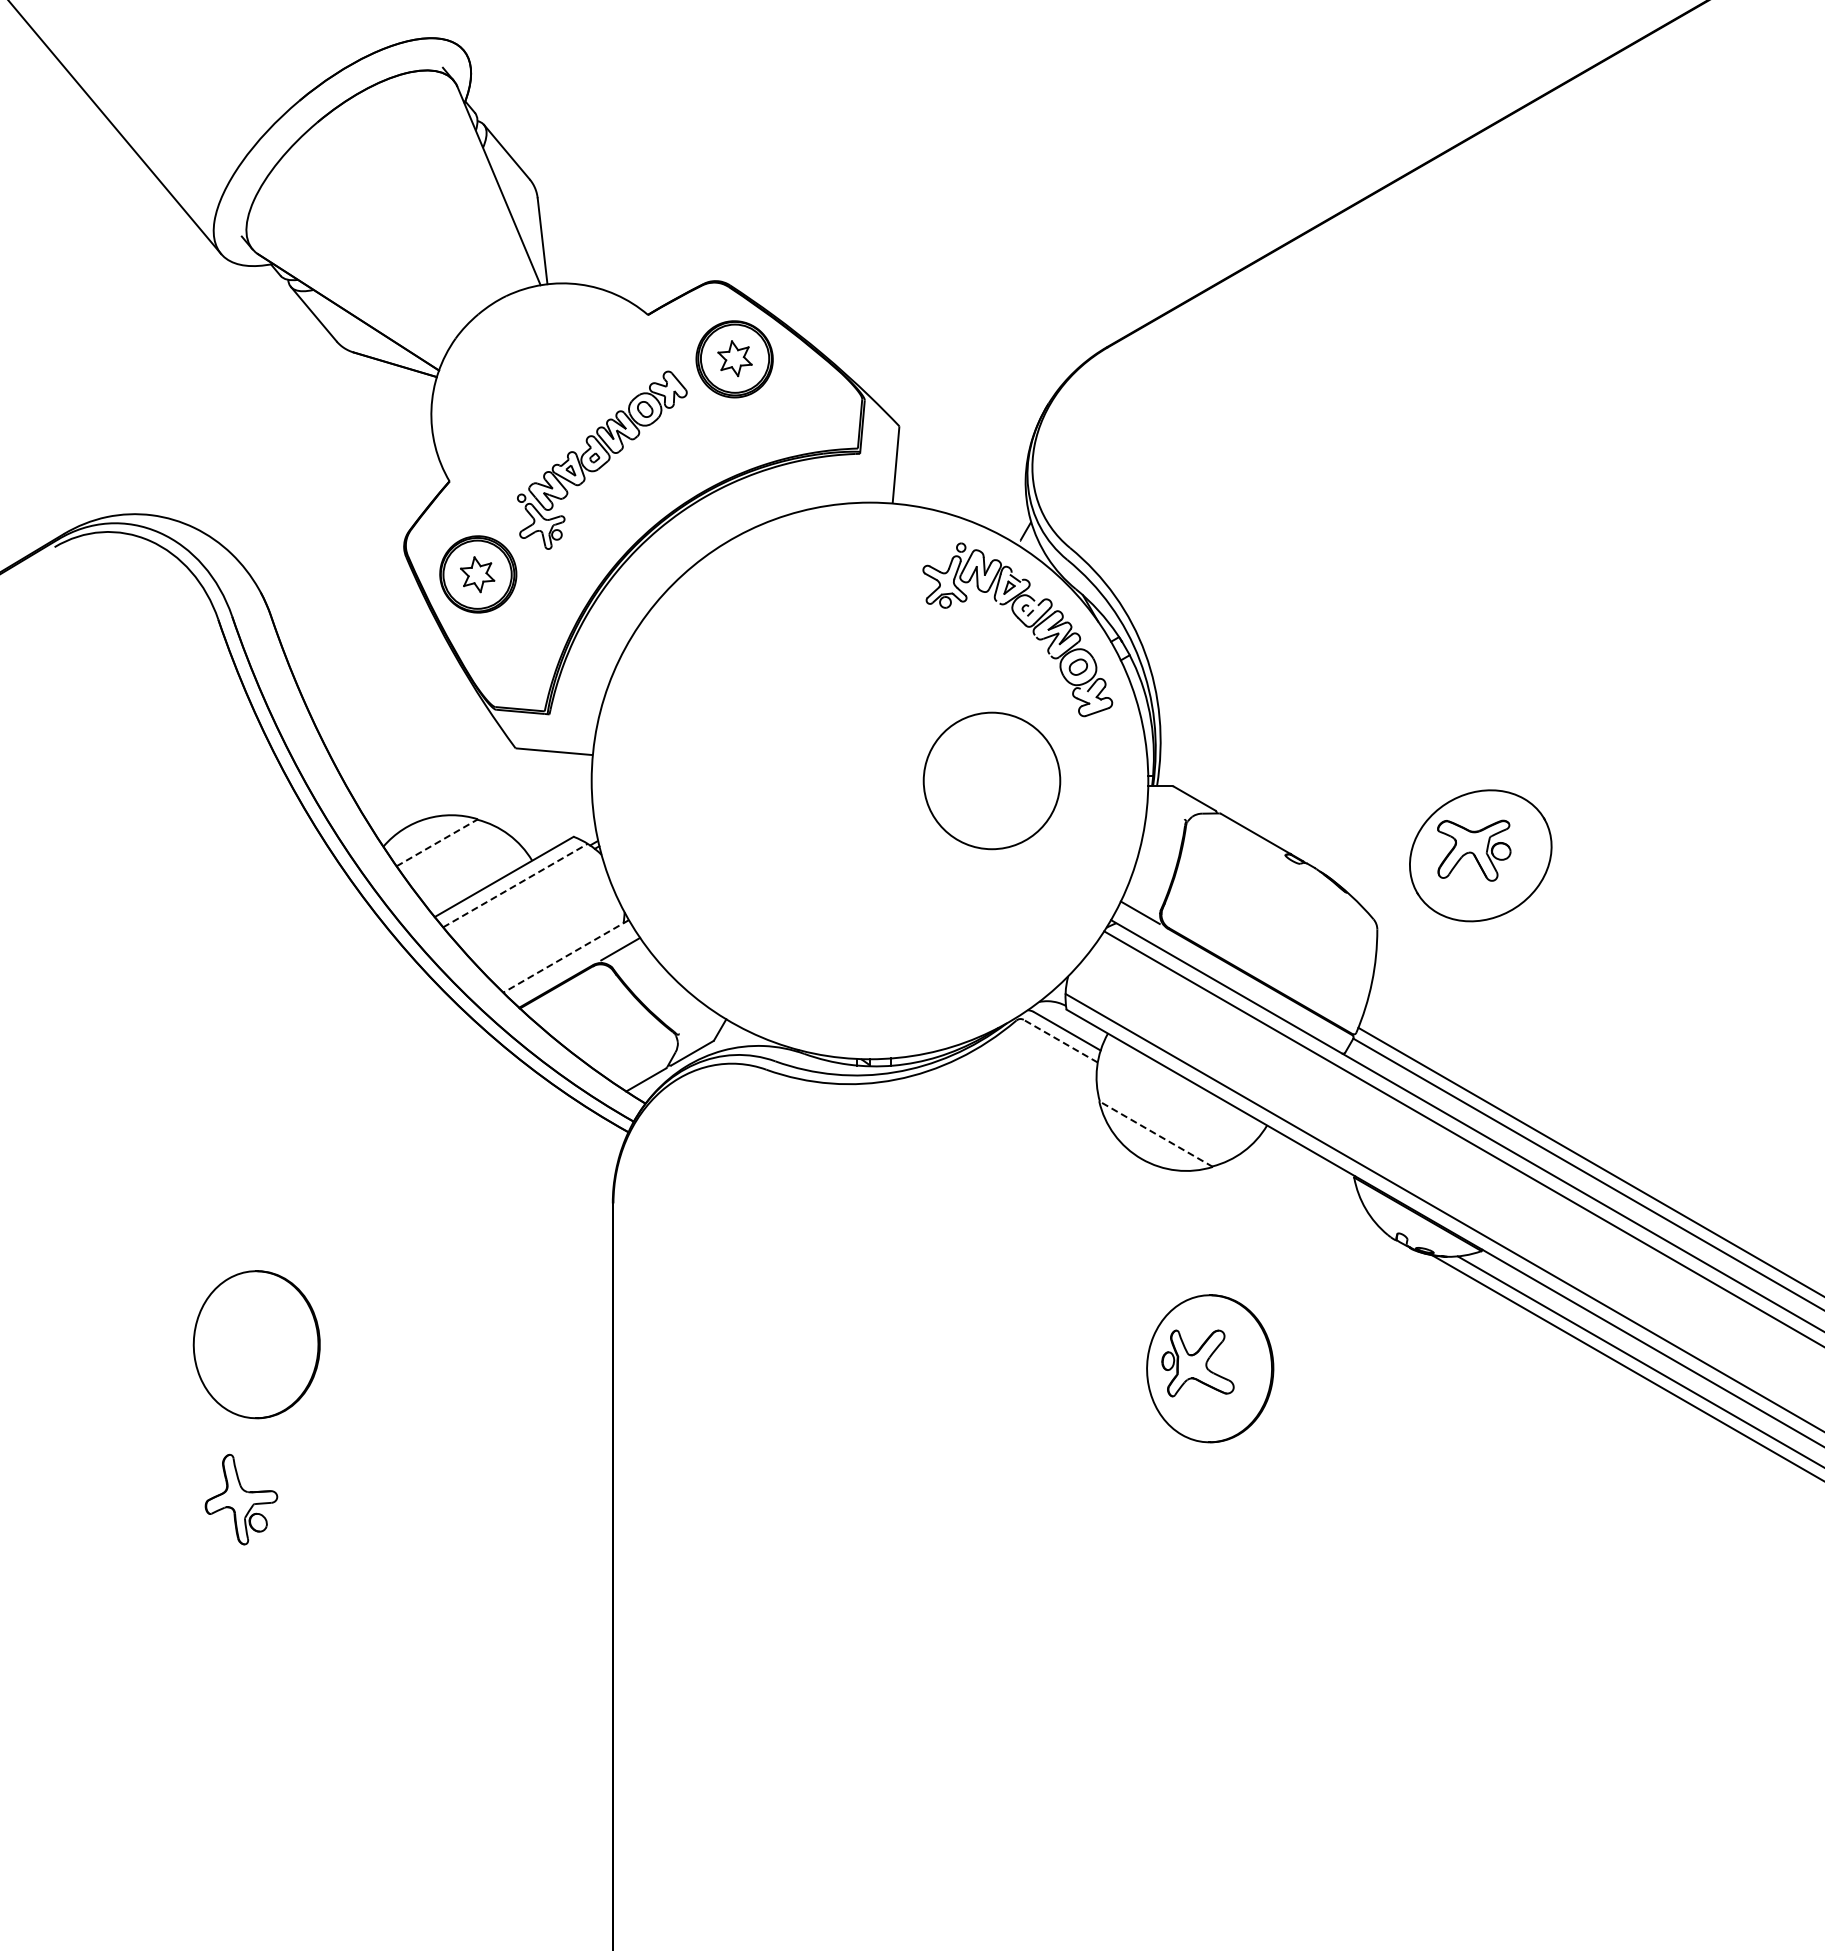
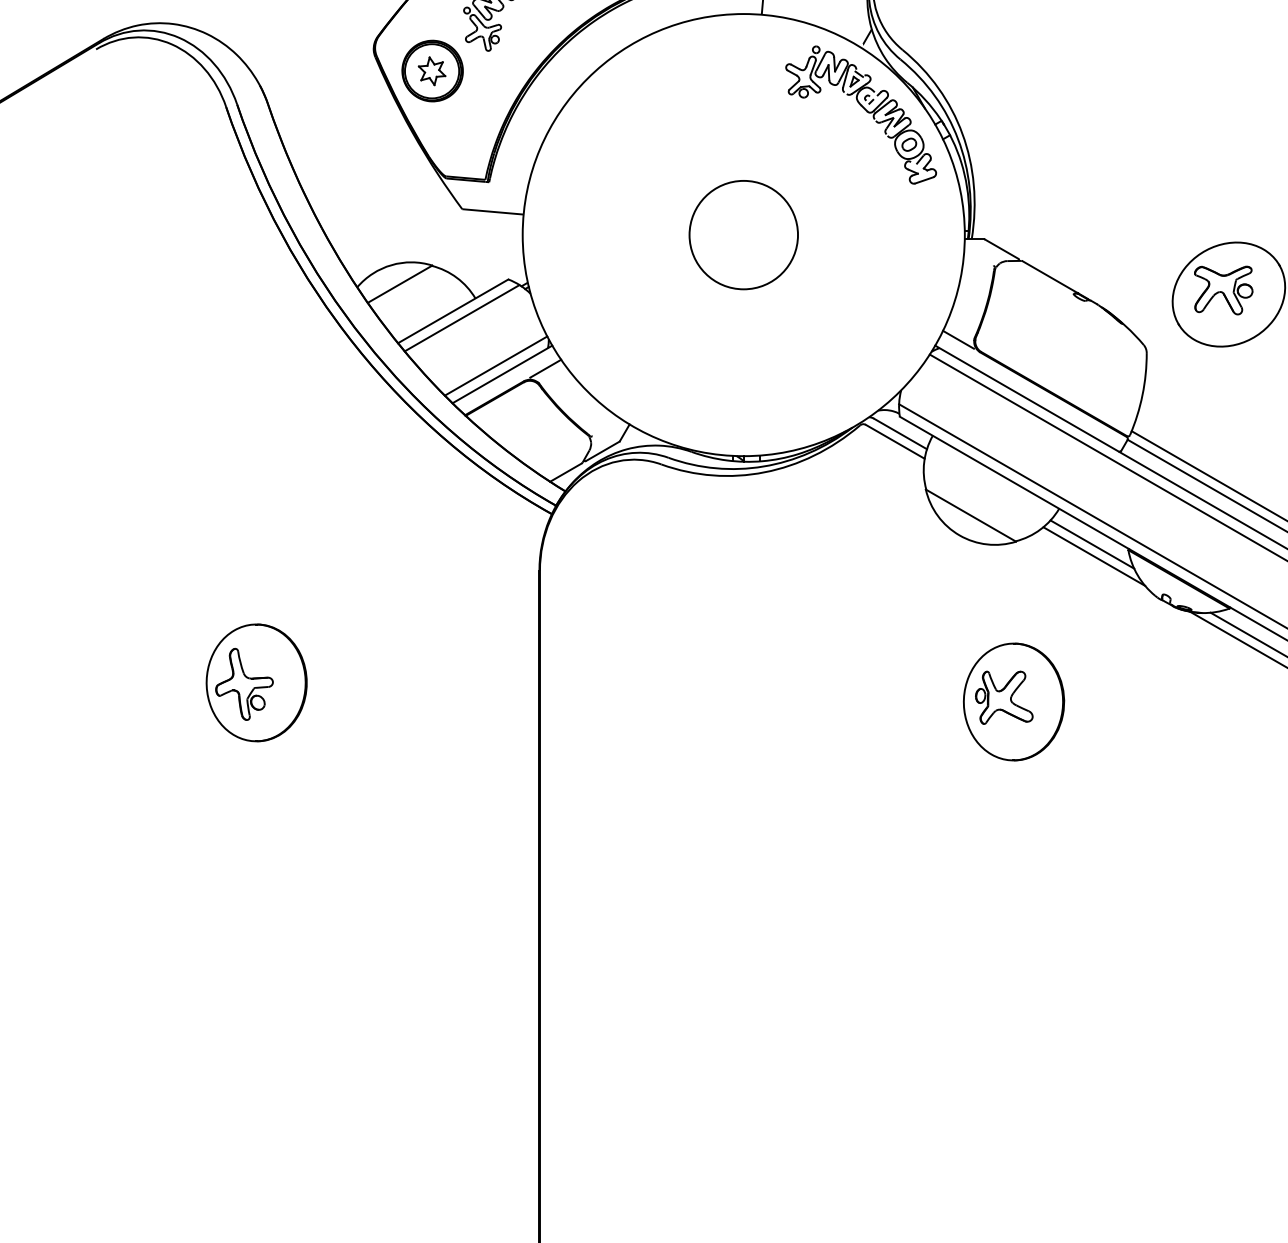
circle: (991, 780) -> (743, 234), moved
line: (437, 842) -> (400, 283), dashed -> solid
line: (515, 885) -> (462, 318), dashed -> solid
line: (557, 945) -> (495, 365), added
line: (566, 956) -> (502, 374), dashed -> solid
line: (1060, 1041) -> (895, 442), dashed -> solid
line: (1156, 1134) -> (971, 515), dashed -> solid
line: (1308, 1170) -> (1092, 544), added
line: (1311, 1185) -> (1094, 556), added
part: (241, 1499) -> (244, 684), moved

